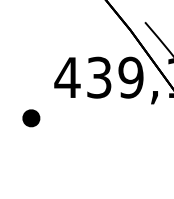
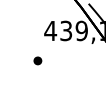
part: (30, 117) -> (37, 60), moved

